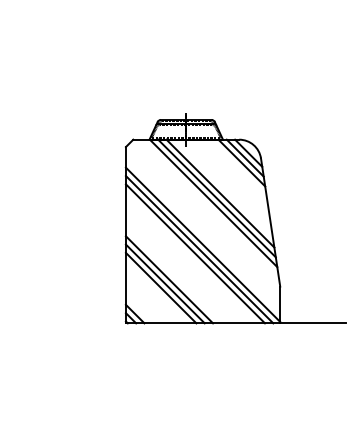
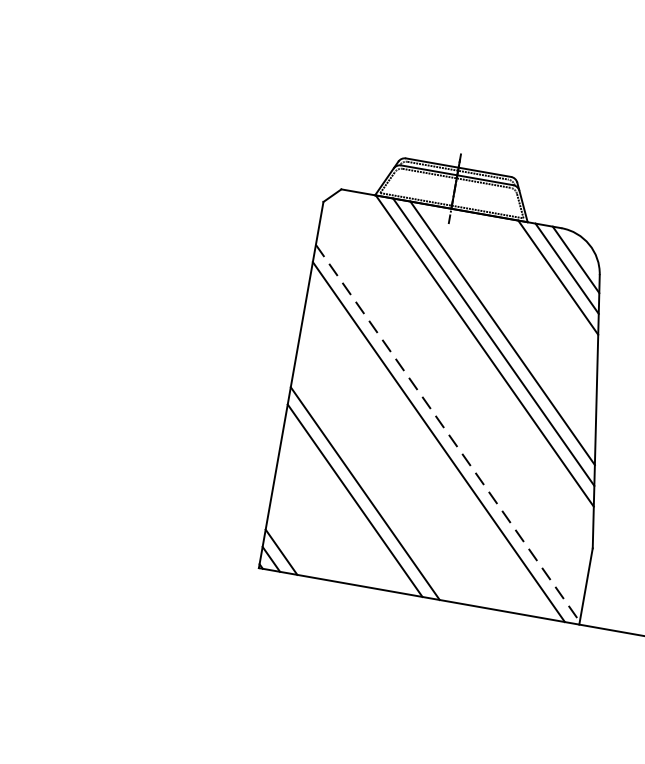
line: (203, 245) -> (448, 434), solid -> dashed
line: (194, 253) -> (426, 448), removed
line: (160, 287) -> (343, 506), removed

